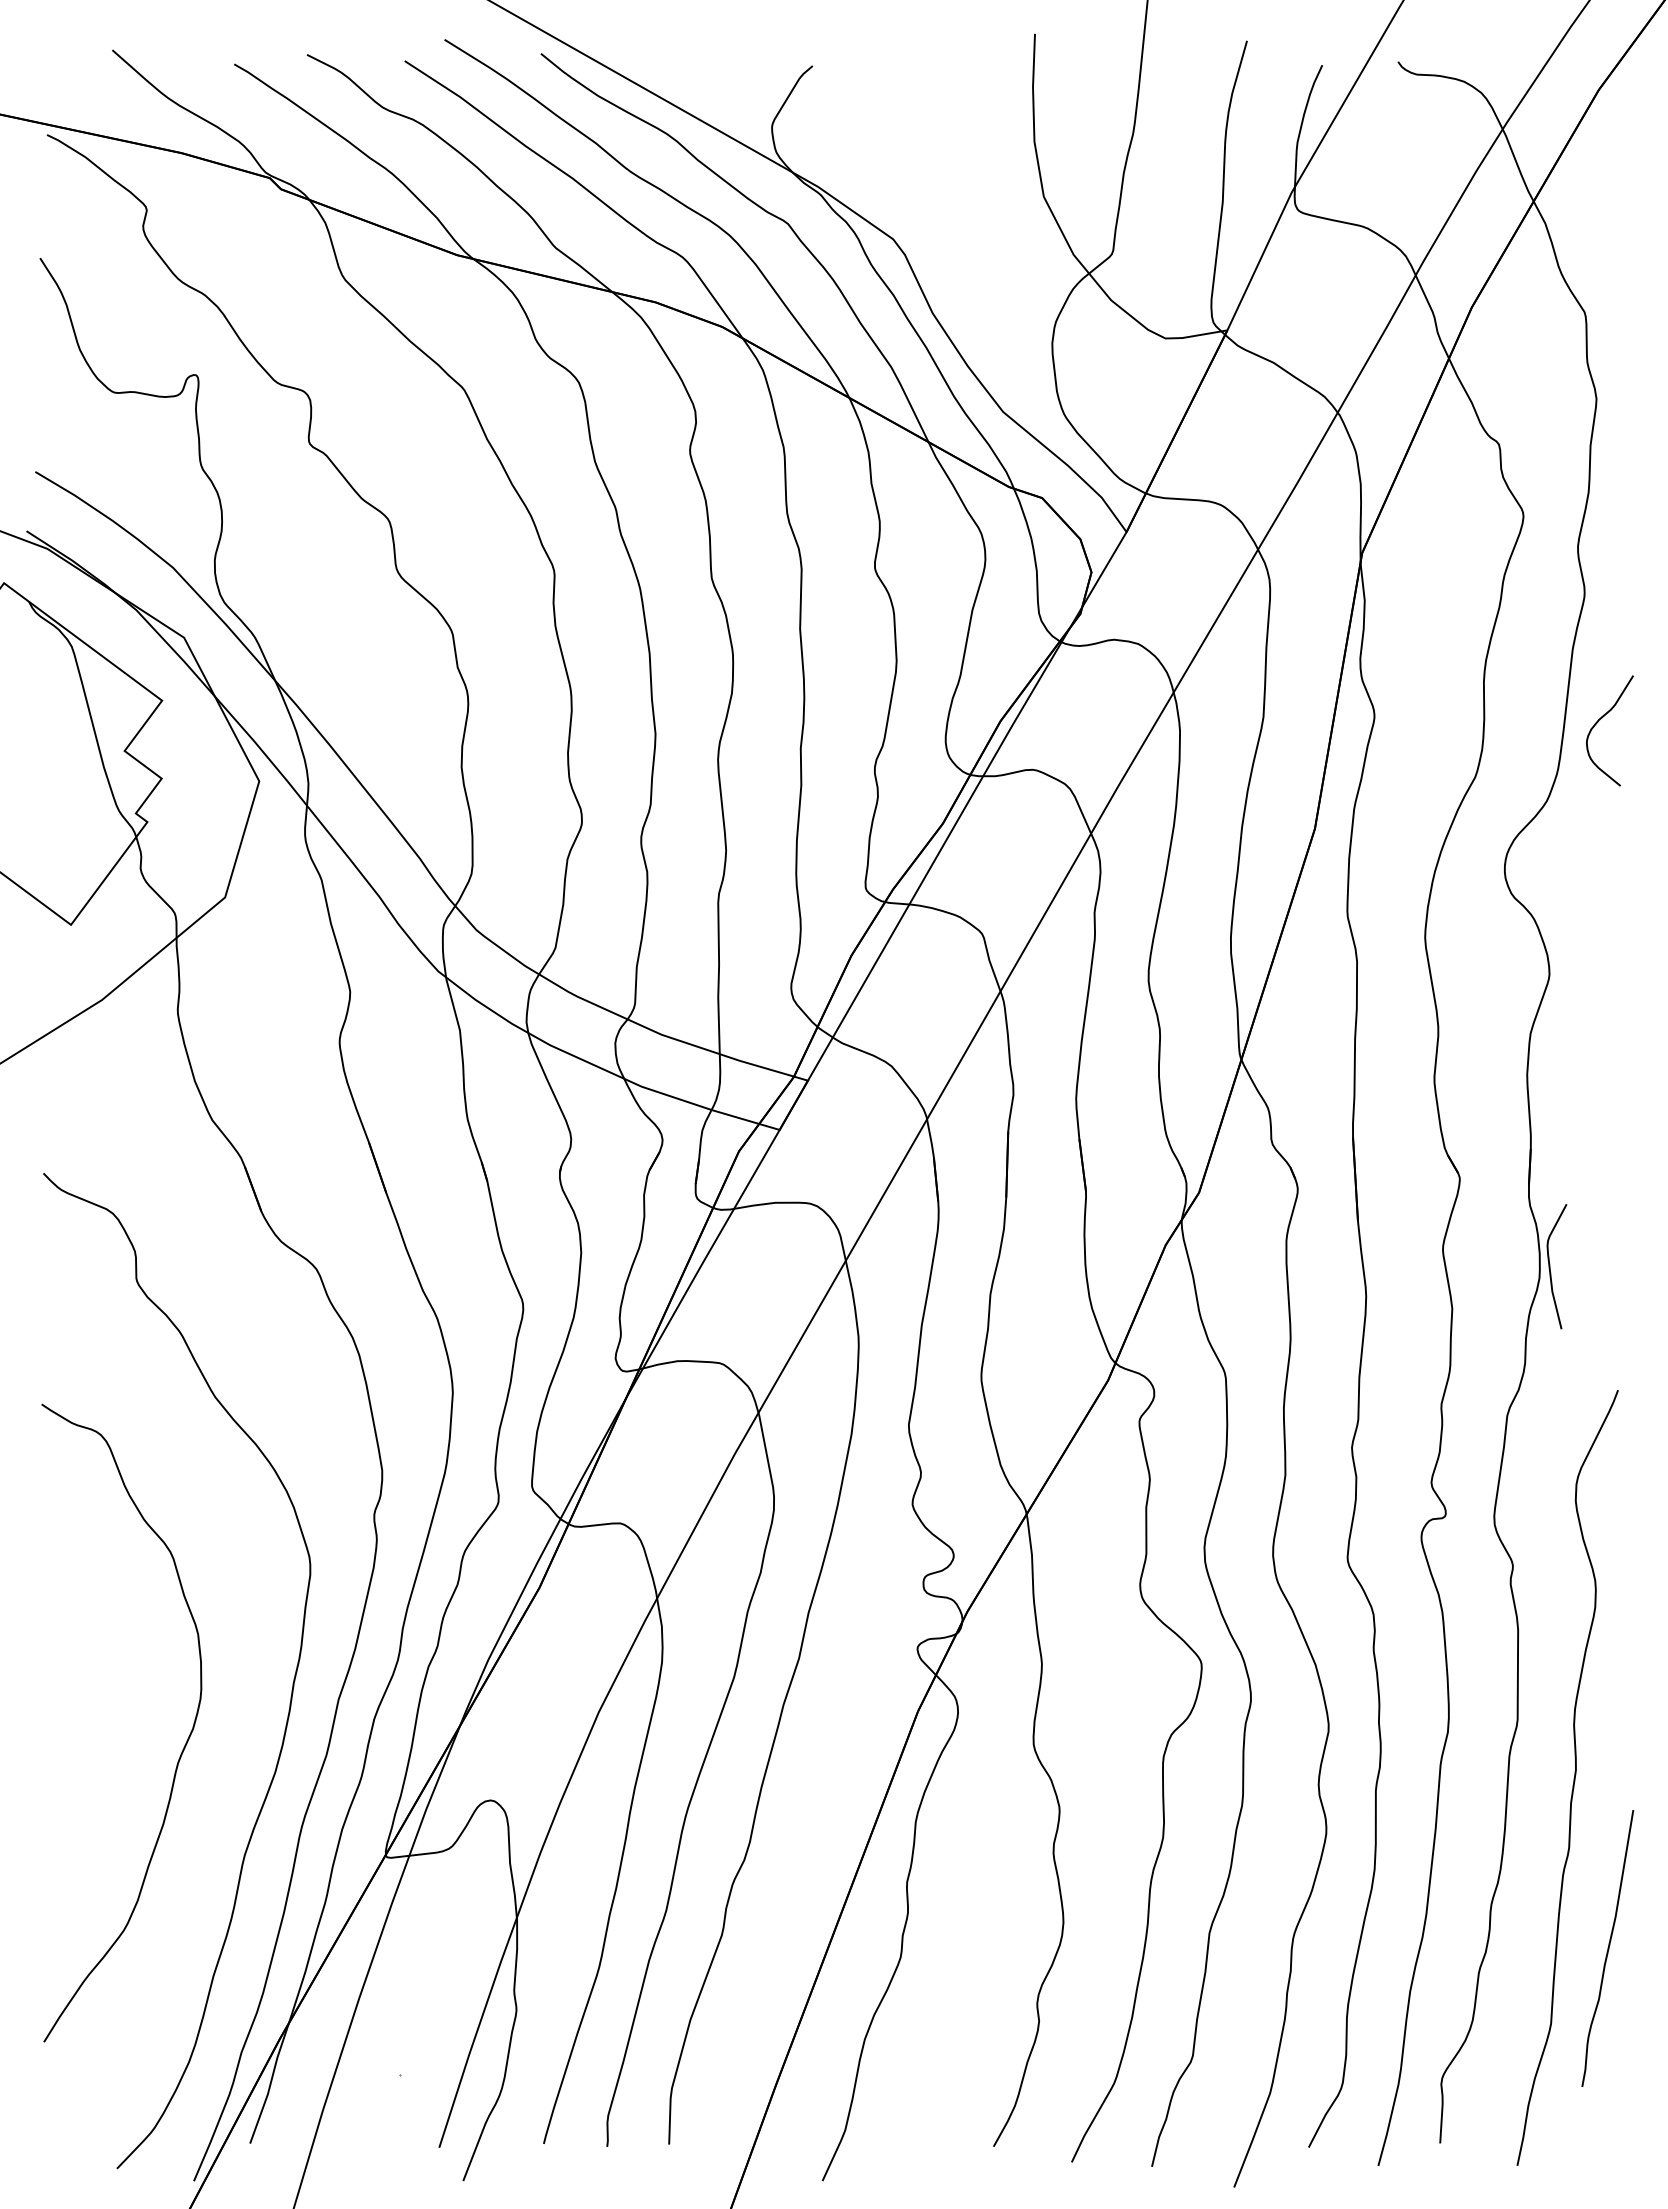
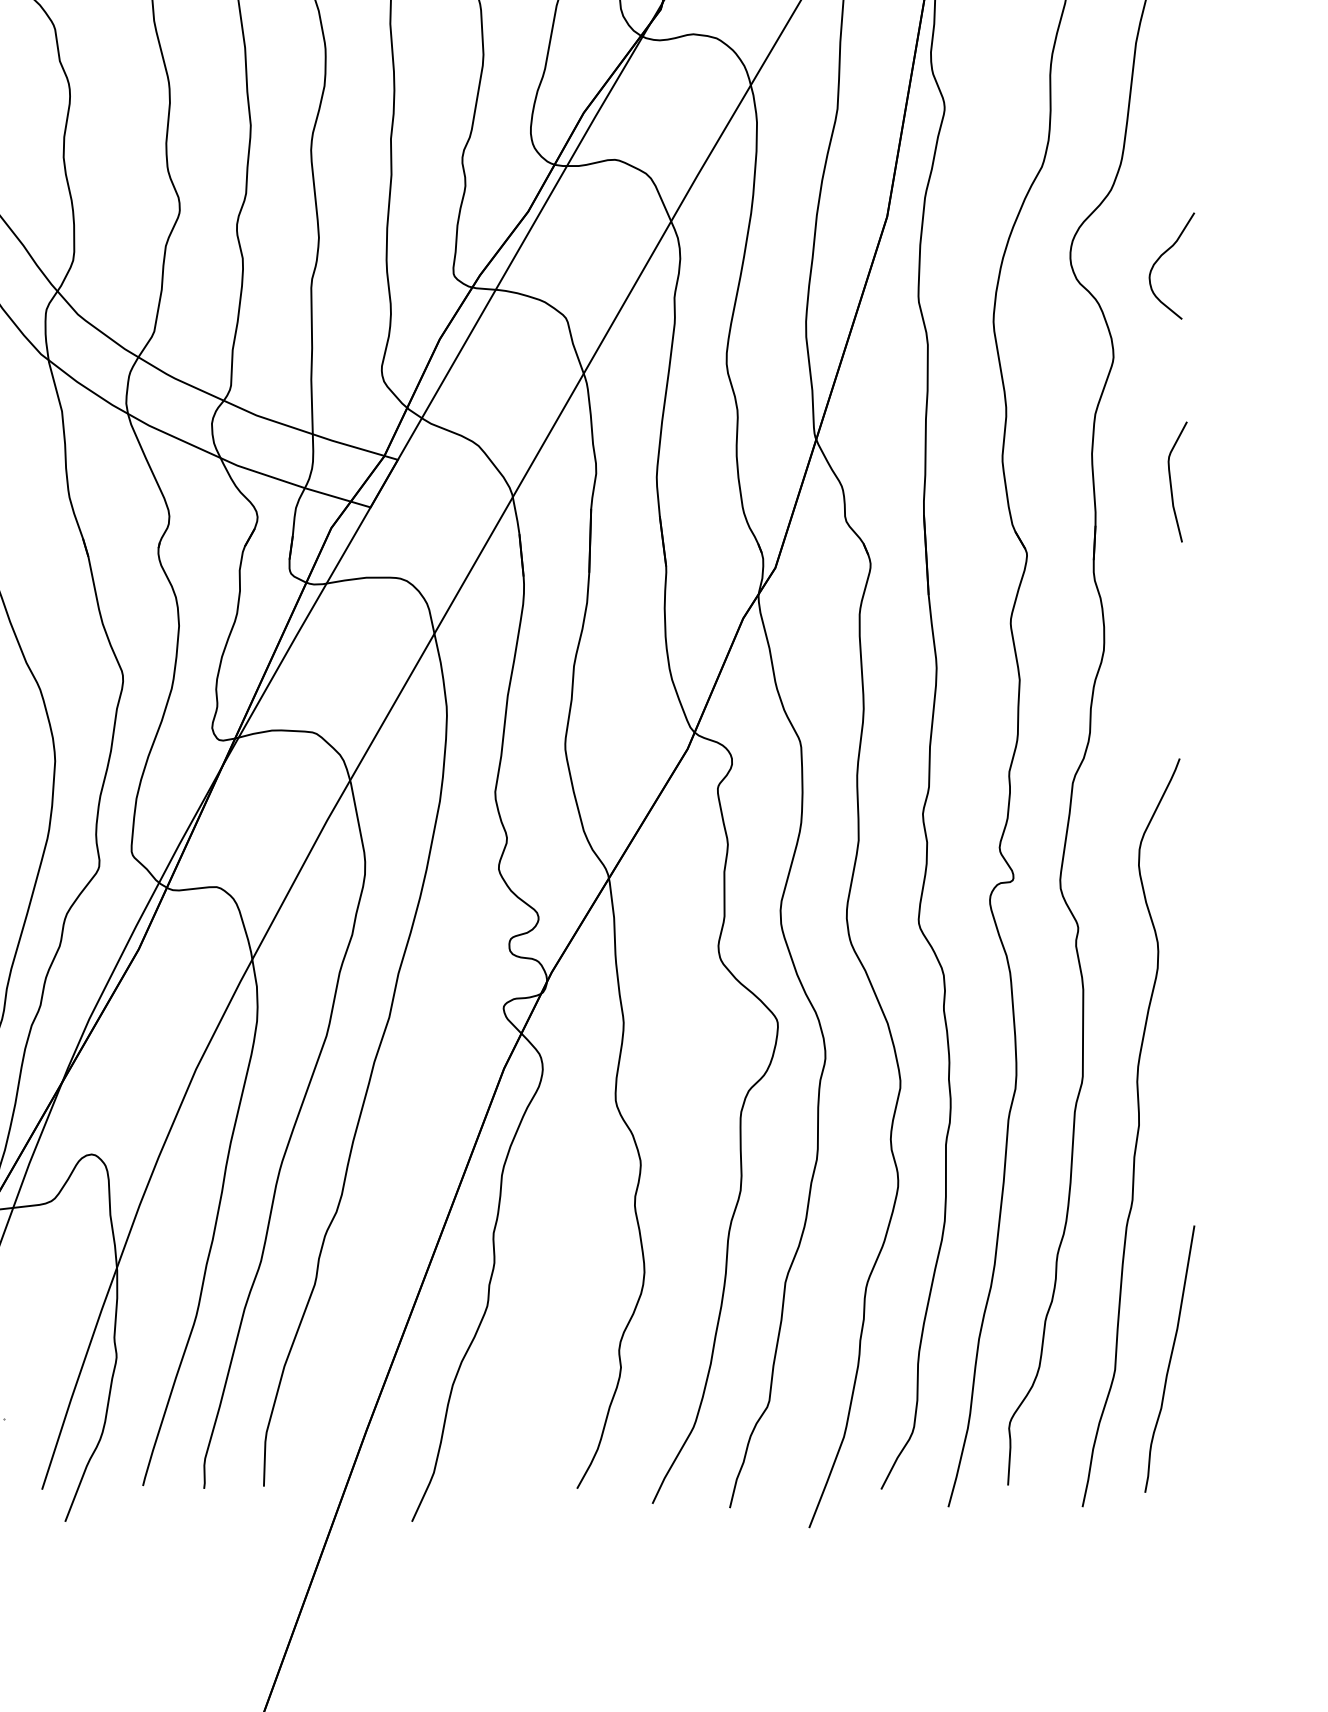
curve: (1601, 719) -> (1163, 255), moved
curve: (1550, 1266) -> (1171, 481), moved
curve: (1607, 1948) -> (1169, 1359), moved

